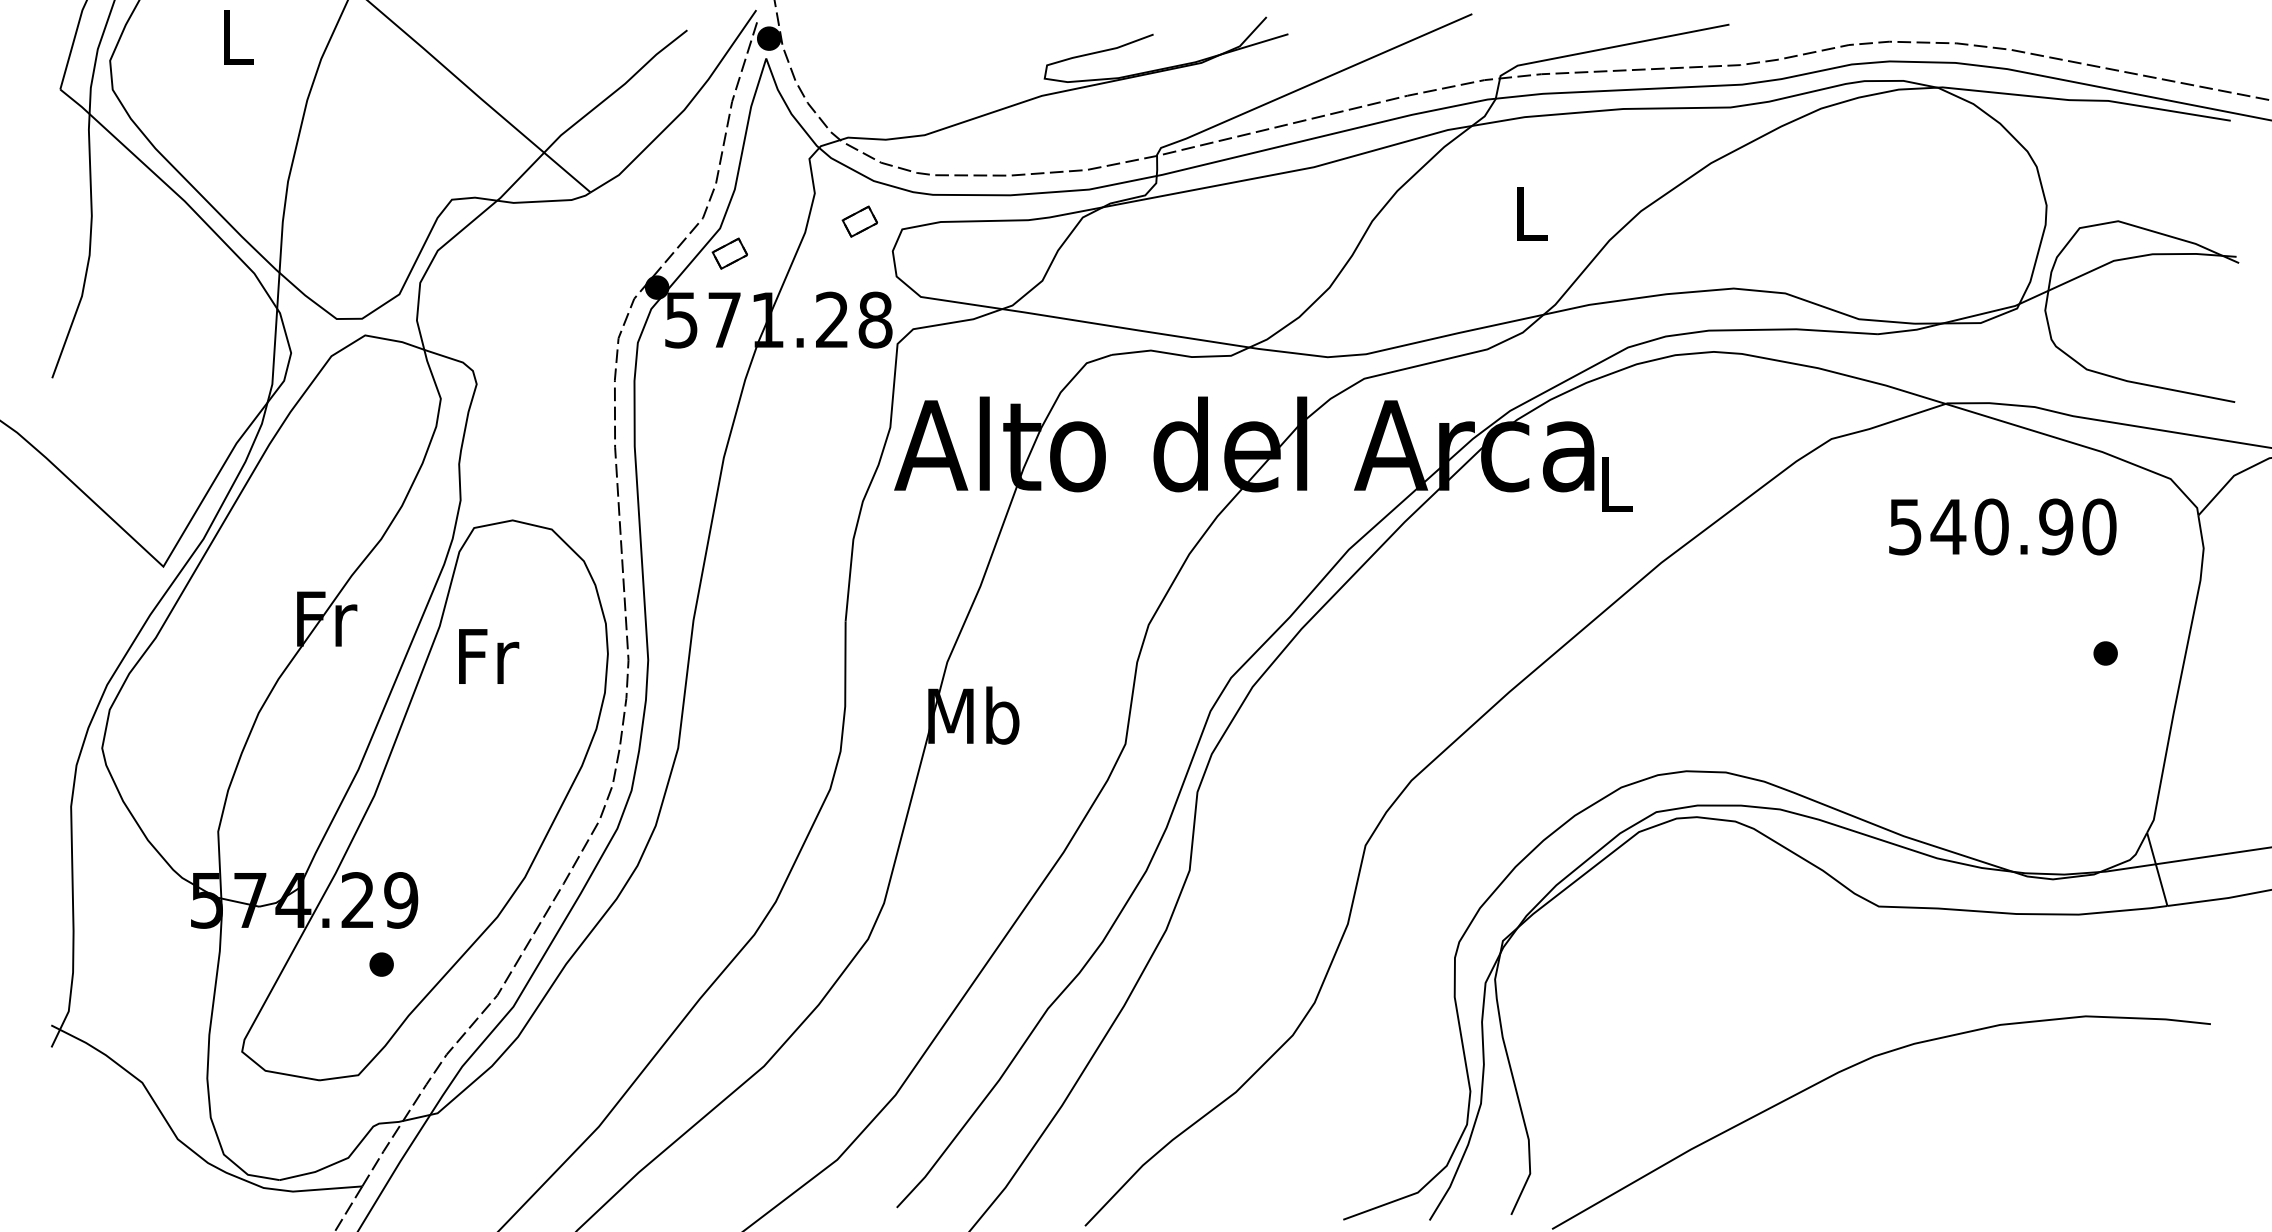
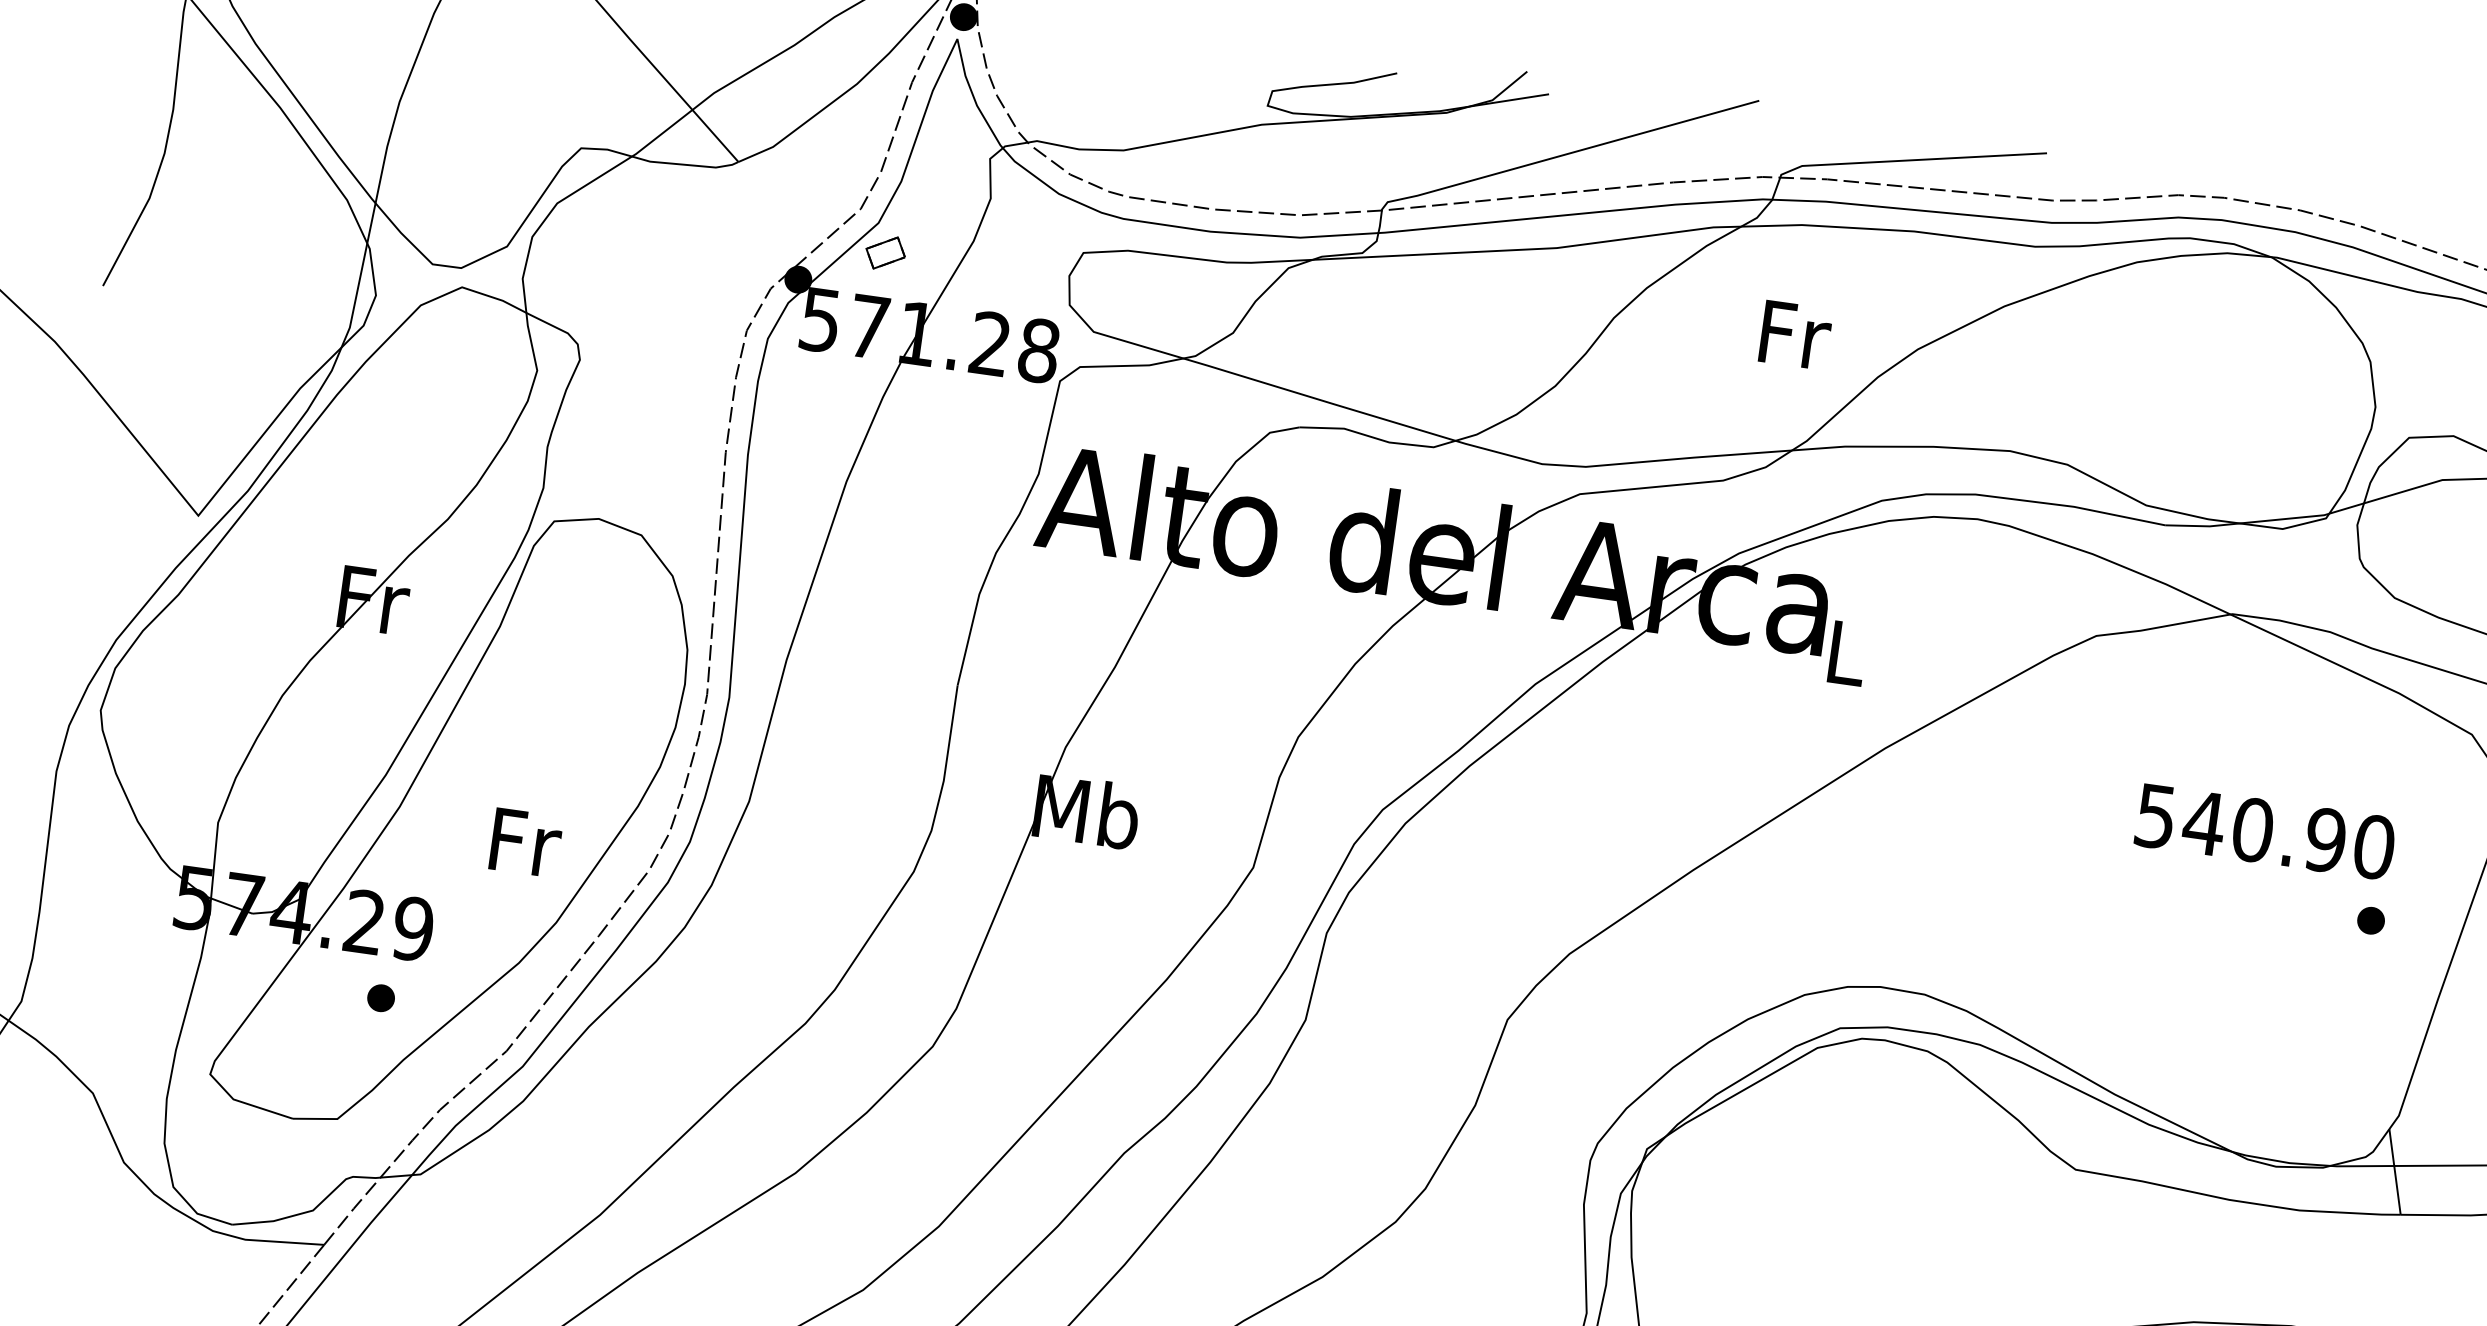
text: (1532, 213) -> (1795, 334), L -> Fr
part: (859, 221) -> (1036, 237), removed
text: (2002, 526) -> (2265, 831), moved
text: (489, 656) -> (526, 842), moved

